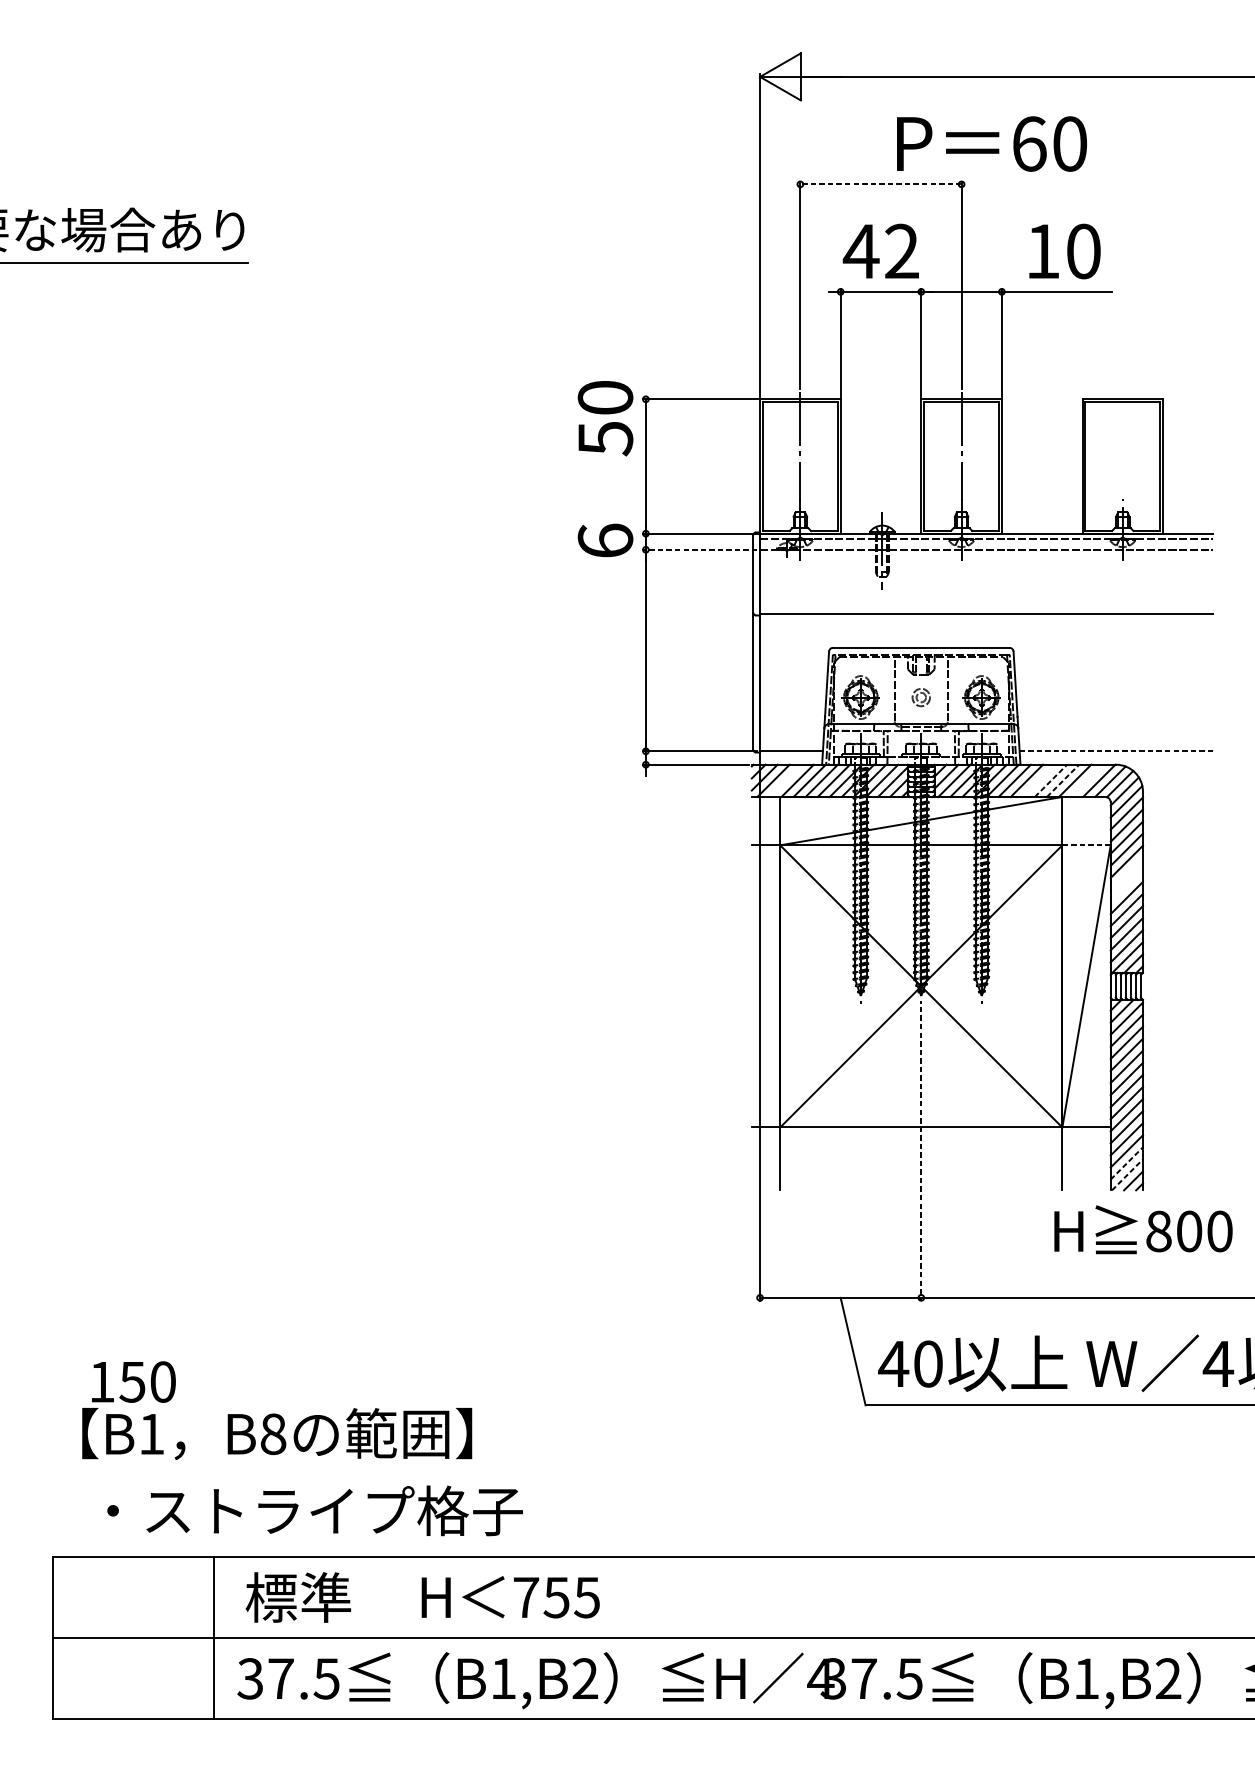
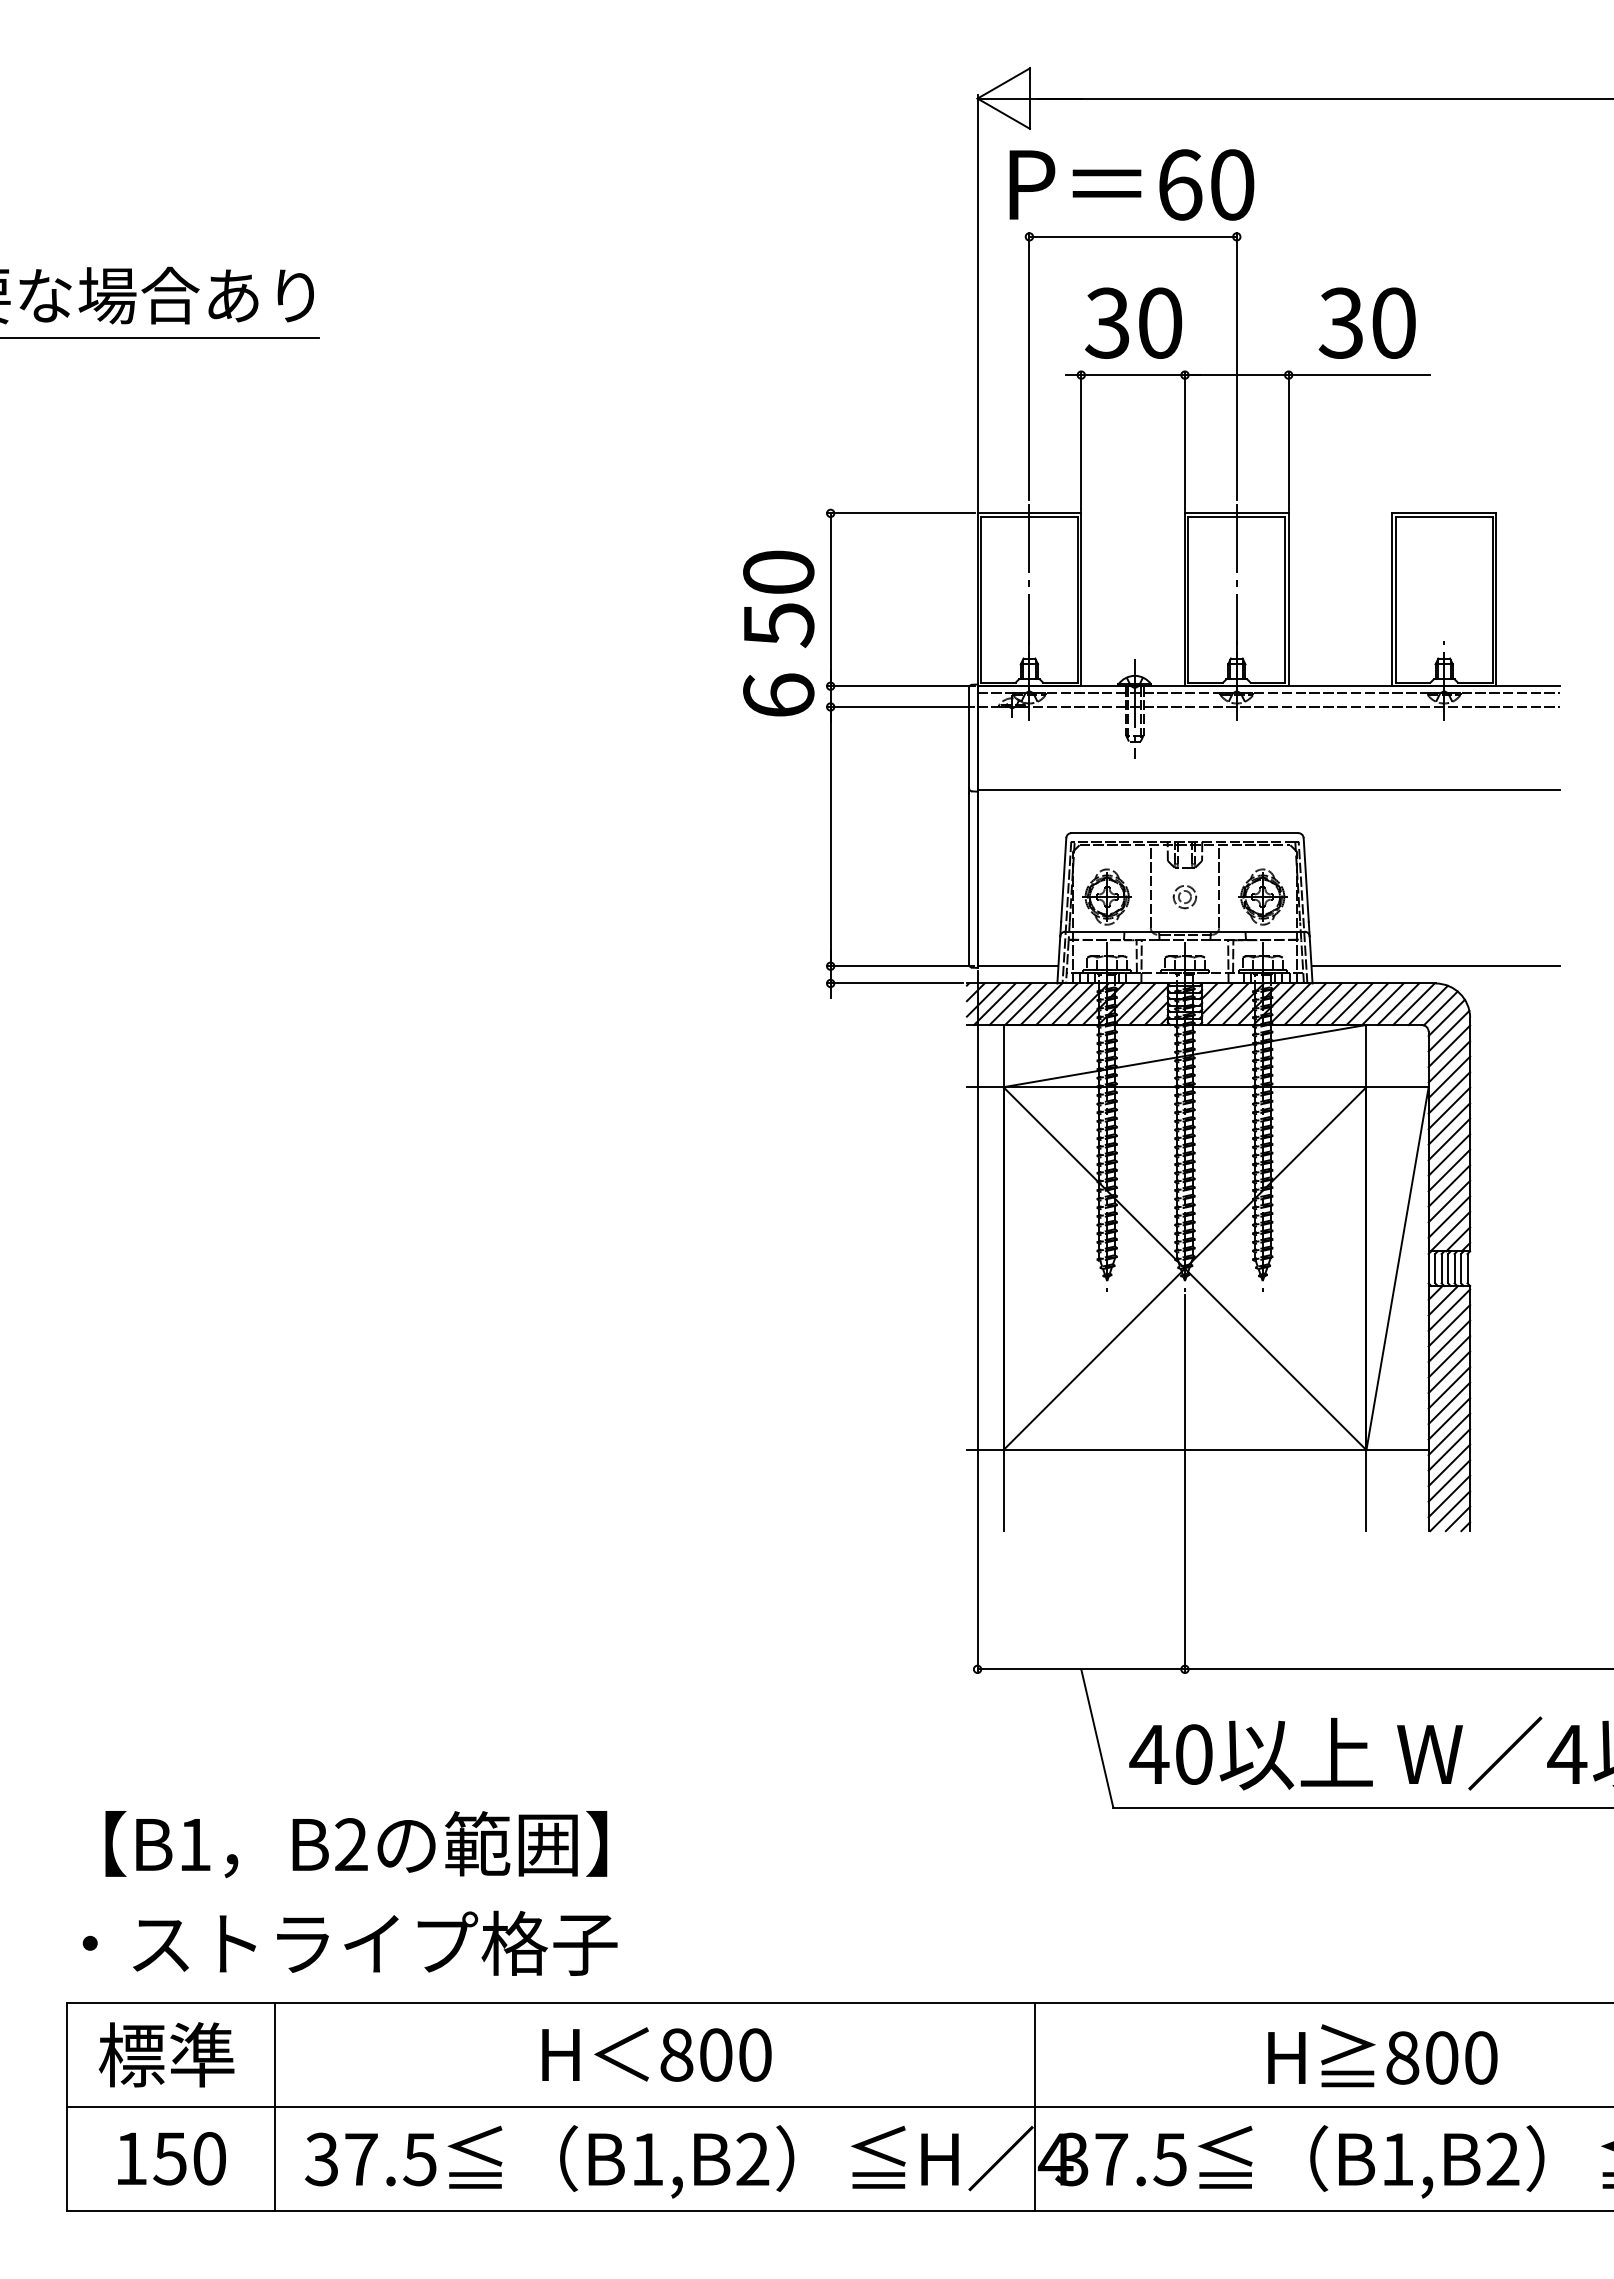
text: (991, 143) -> (1131, 184), moved
line: (881, 184) -> (1133, 236), dashed -> solid
text: (881, 250) -> (1133, 322), 42 -> 30
text: (1042, 250) -> (1340, 322), 10 -> 30
text: (605, 418) -> (778, 598), moved
line: (700, 549) -> (900, 706), dashed -> solid
line: (1116, 751) -> (1436, 966), dashed -> solid
line: (785, 780) -> (1010, 1003), added
line: (1039, 780) -> (1336, 1003), added
line: (1051, 780) -> (1352, 1003), dashed -> solid
line: (1063, 780) -> (1367, 1003), dashed -> solid
line: (1087, 780) -> (1398, 1003), added
line: (1086, 845) -> (1397, 1087), dashed -> solid
line: (1126, 873) -> (1449, 1123), added
line: (1126, 886) -> (1449, 1139), added
line: (920, 1153) -> (1184, 1483), dashed -> solid
line: (1126, 1163) -> (1449, 1496), dashed -> solid
line: (1127, 1174) -> (1450, 1510), dashed -> solid
text: (1143, 1229) -> (1382, 2055), moved
text: (133, 1381) -> (171, 2158), moved
text: (273, 1433) -> (351, 1844), B8 -> B2
text: (314, 1510) -> (349, 1942), moved
text: (298, 1597) -> (166, 2054), moved
text: (556, 1597) -> (715, 2054), 755 -> 800
line: (805, 1637) -> (1035, 2106), added

